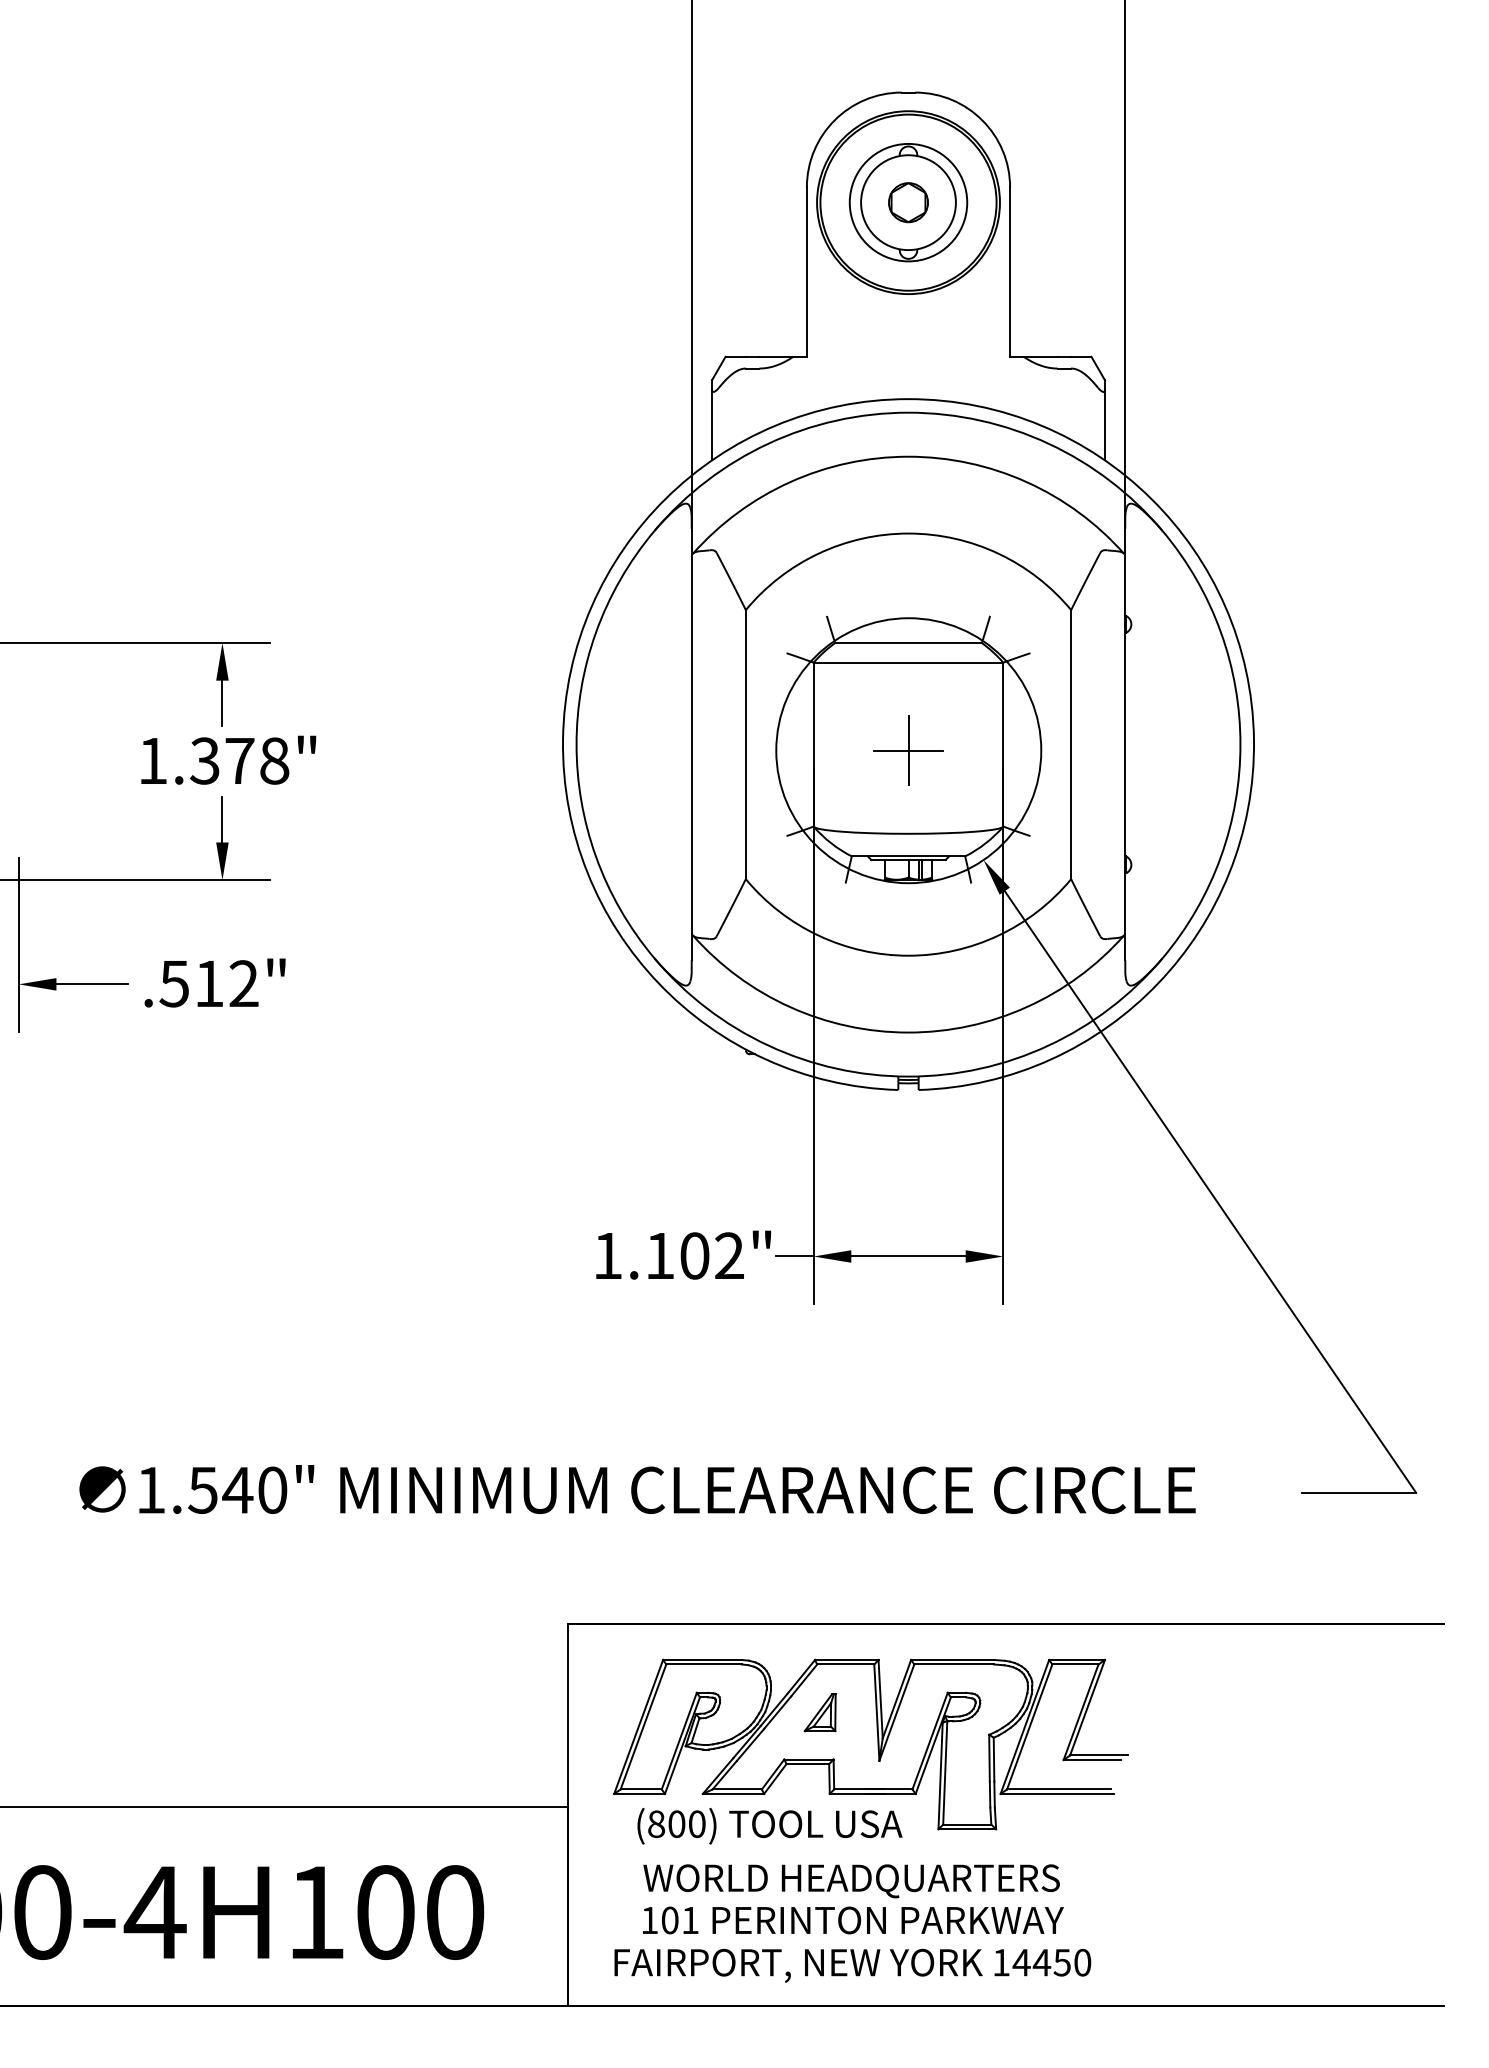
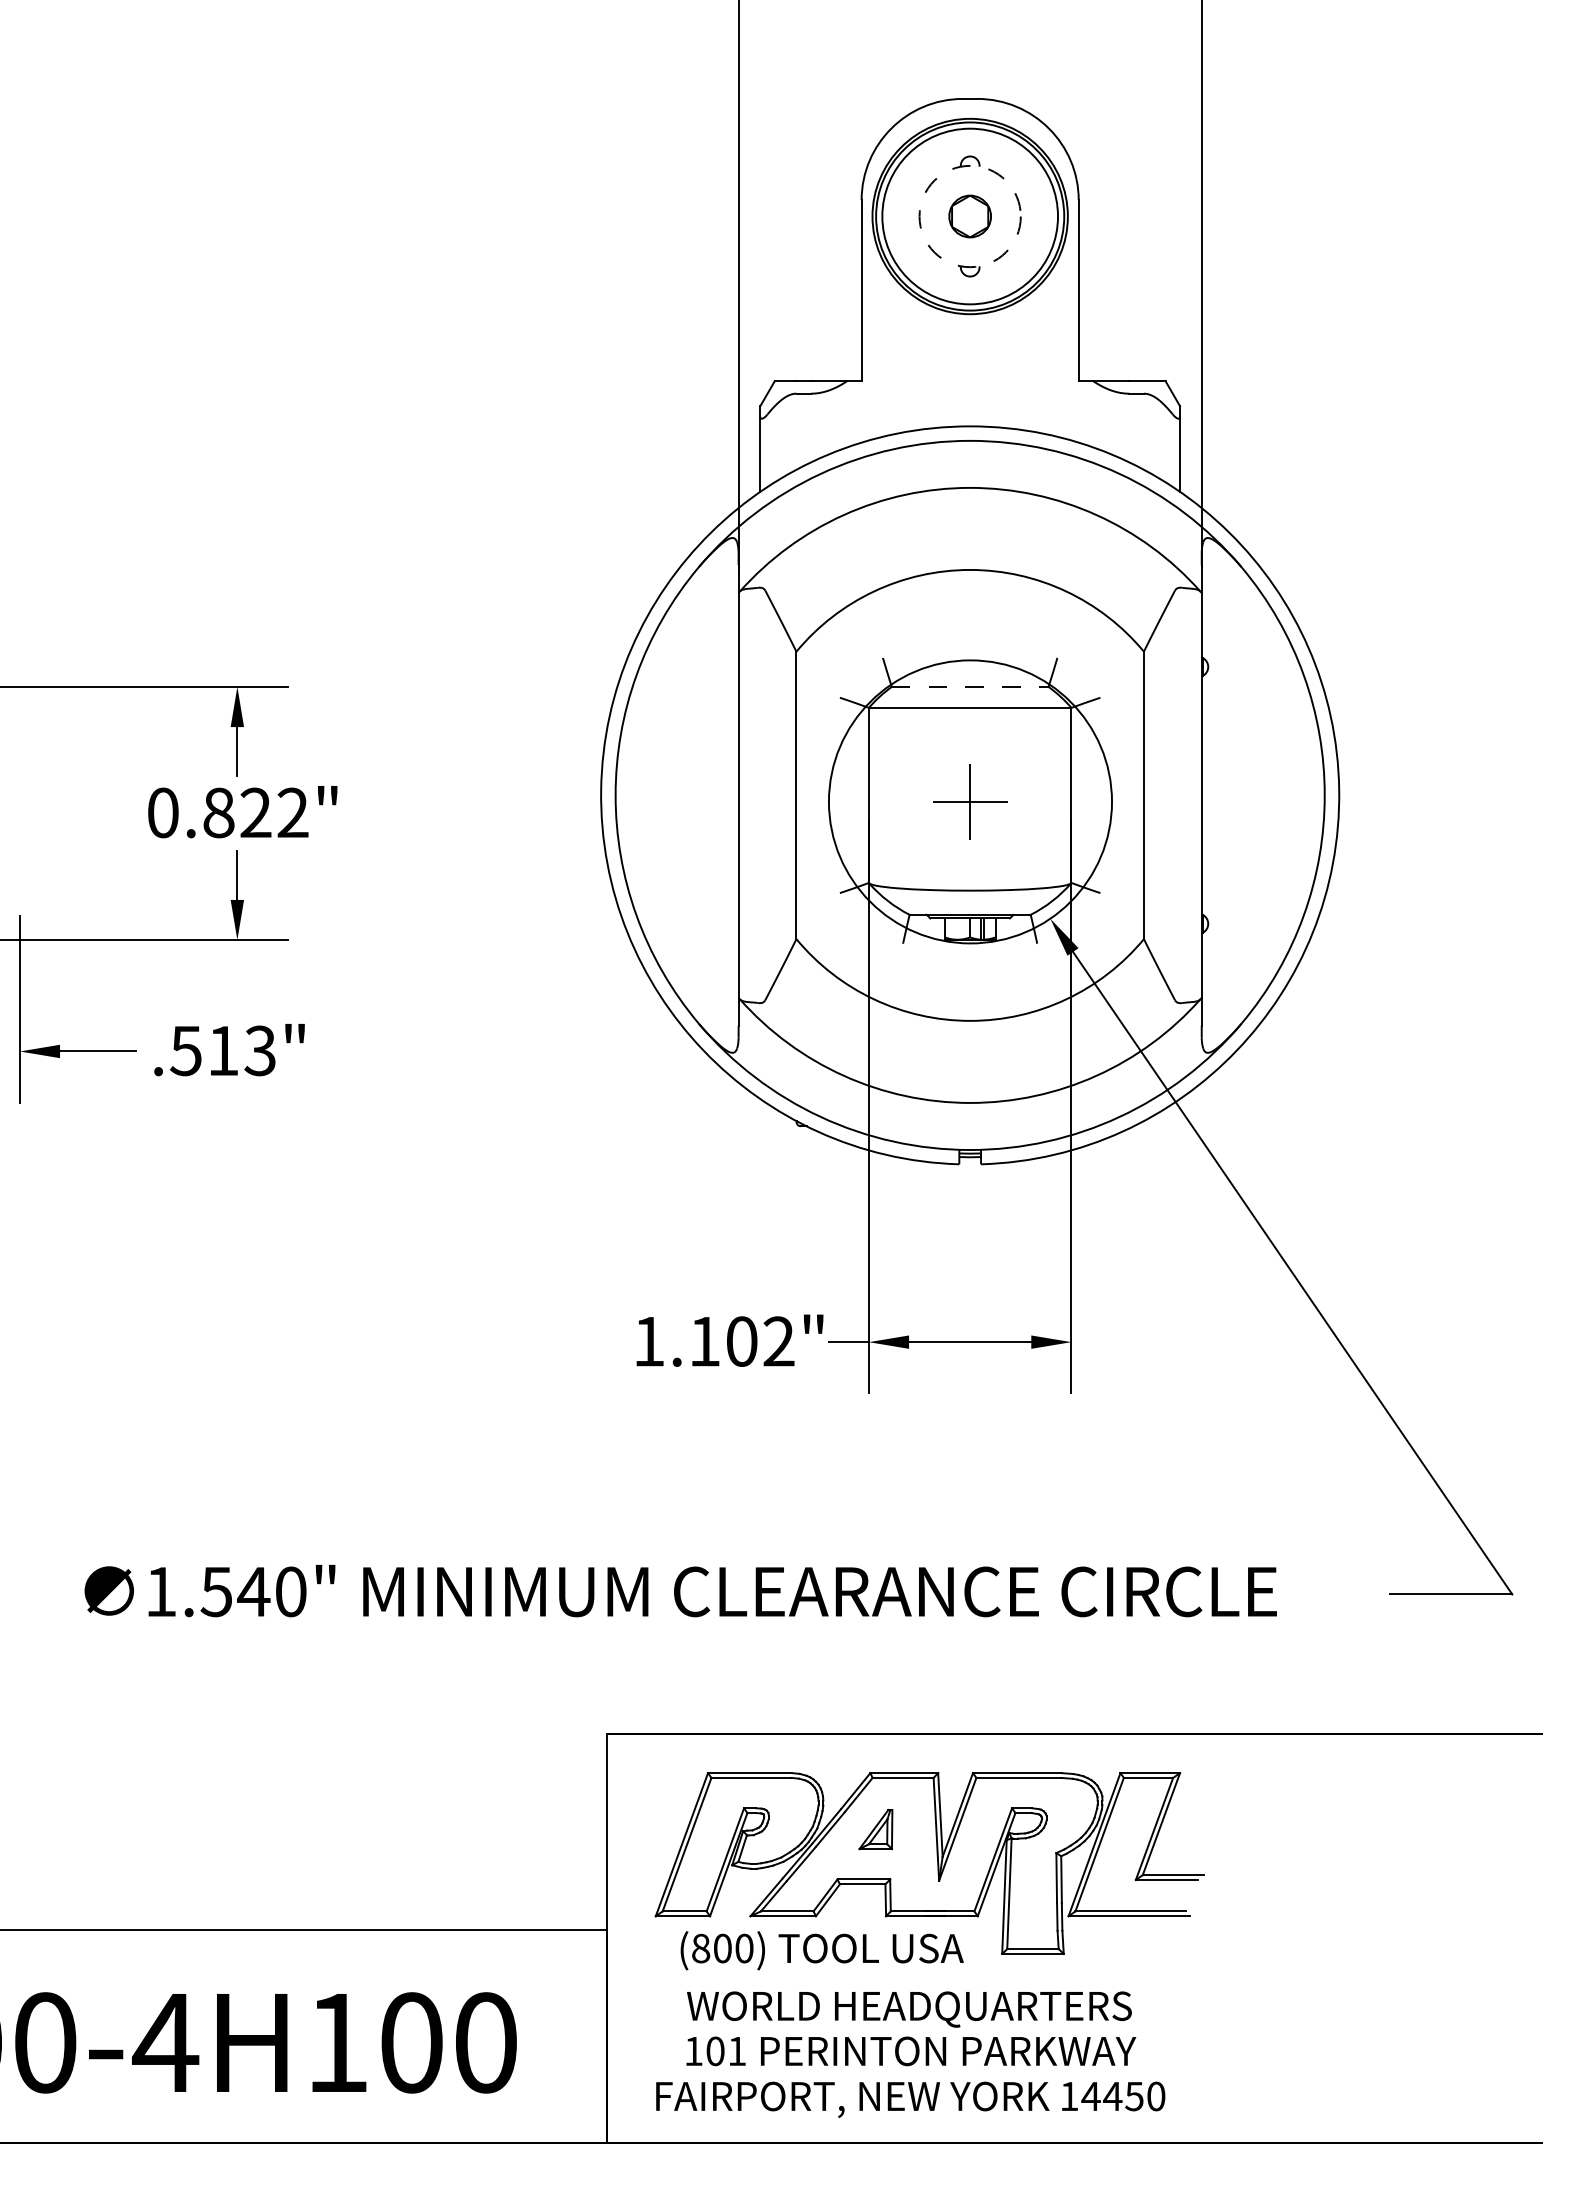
circle: (907, 202) -> (969, 216), size x1.4
circle: (907, 202) -> (969, 216), solid -> dashed
line: (908, 642) -> (970, 686), solid -> dashed
text: (214, 760) -> (228, 812), 1.378" -> 0.822"
text: (243, 984) -> (259, 1051), .512" -> .513"

